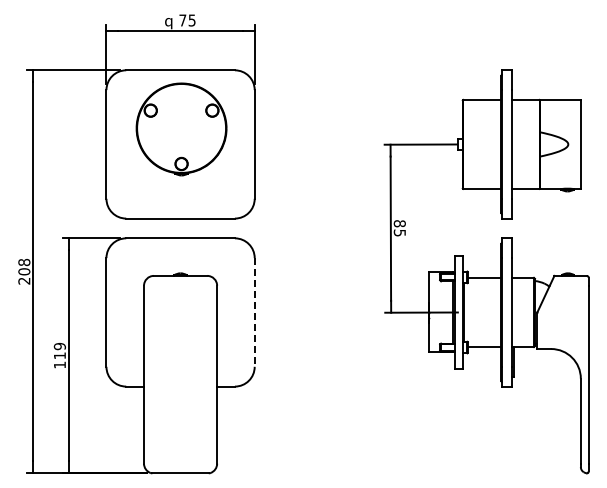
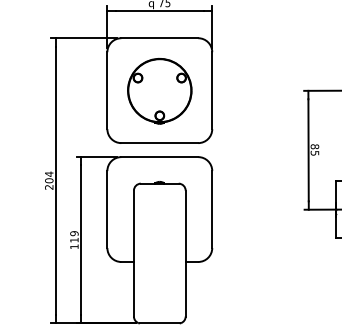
part: (181, 129) -> (159, 91), moved
text: (24, 262) -> (49, 174), 208 -> 204
line: (254, 312) -> (212, 209), dashed -> solid

